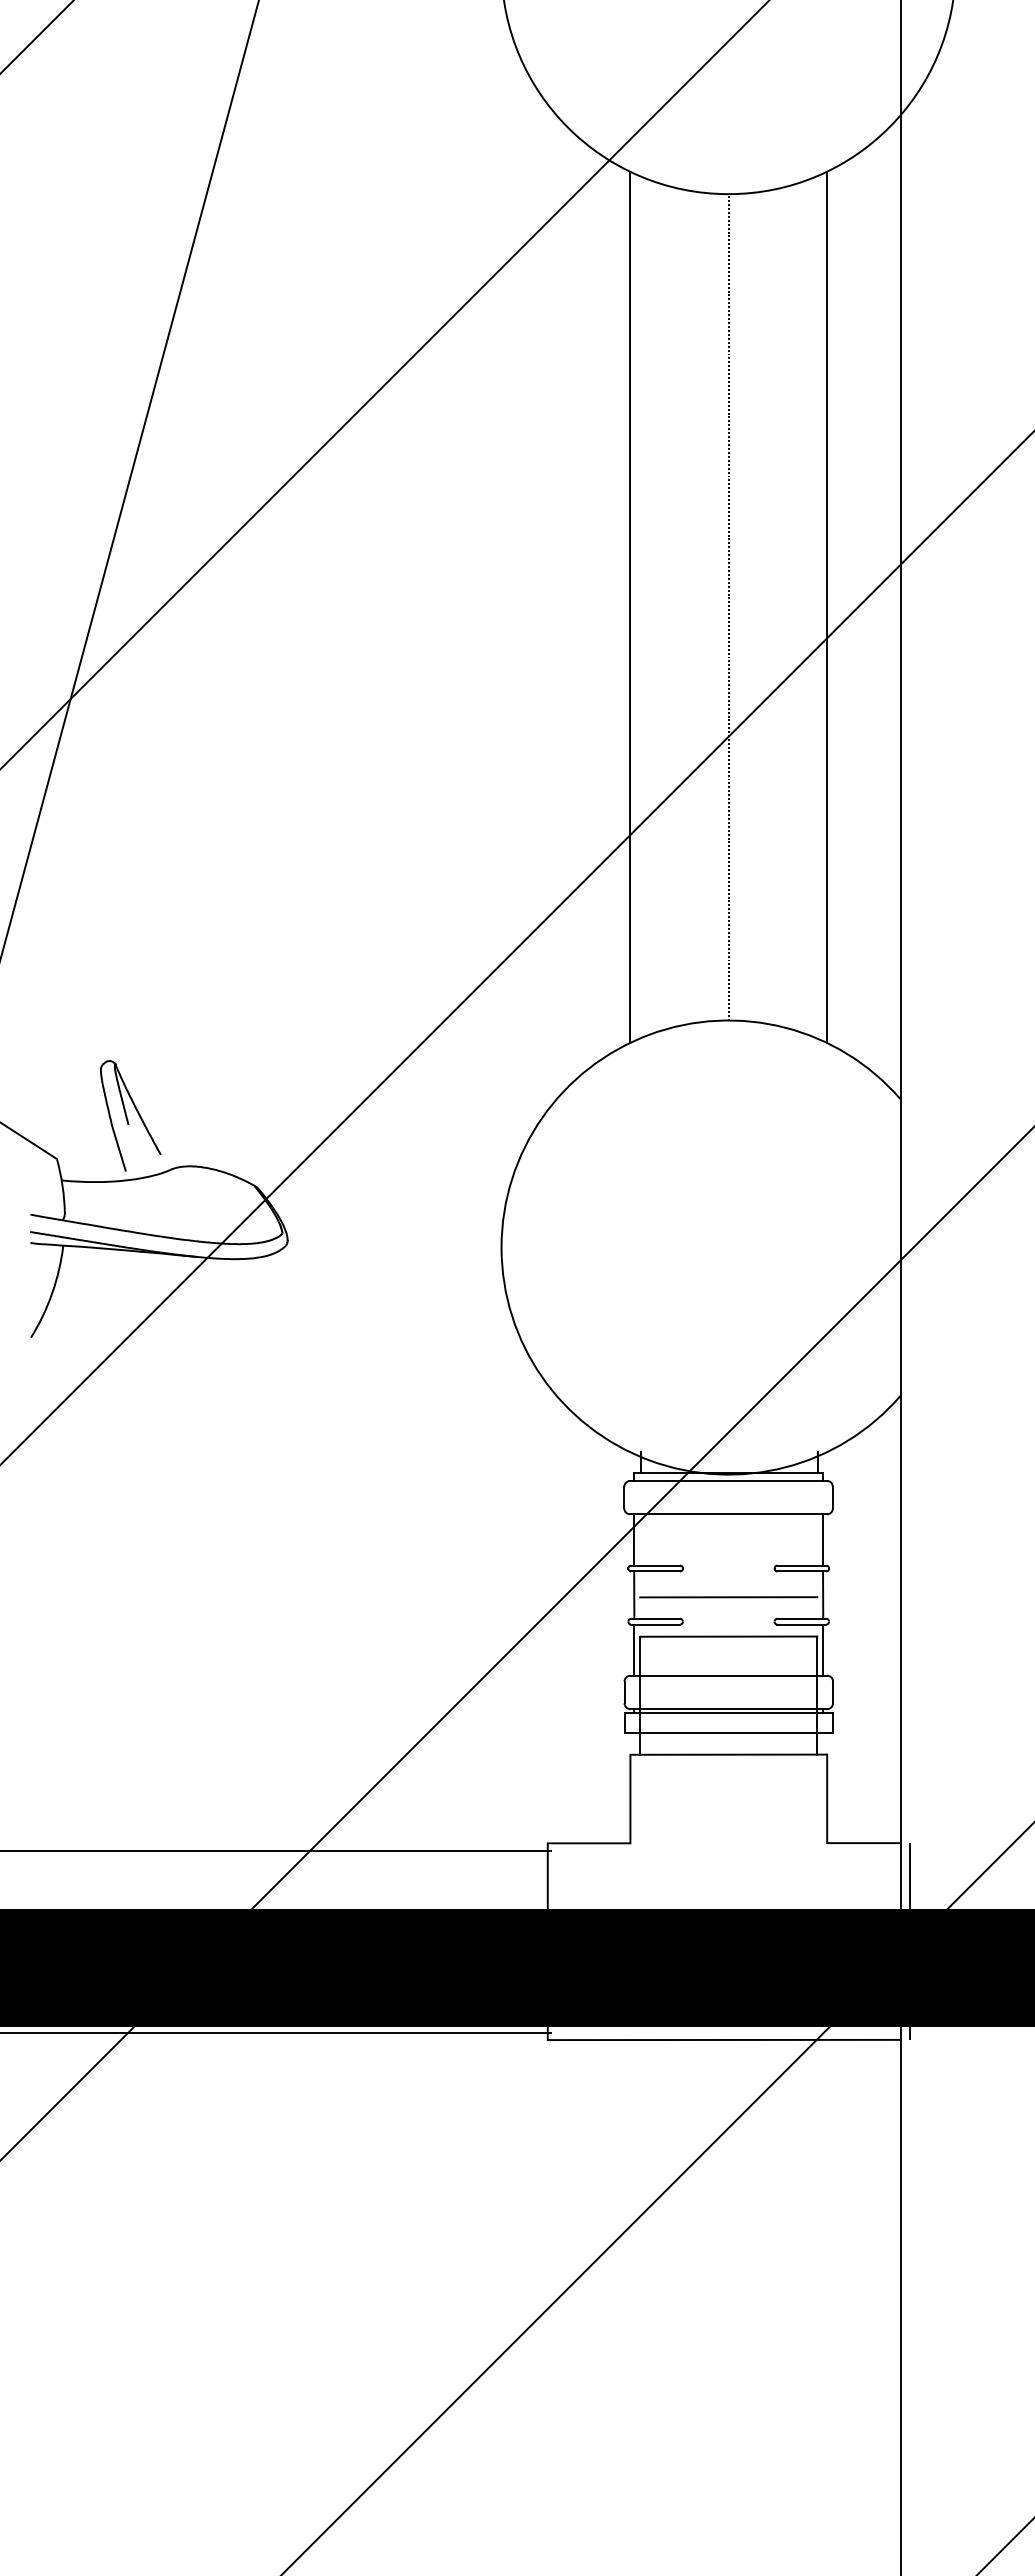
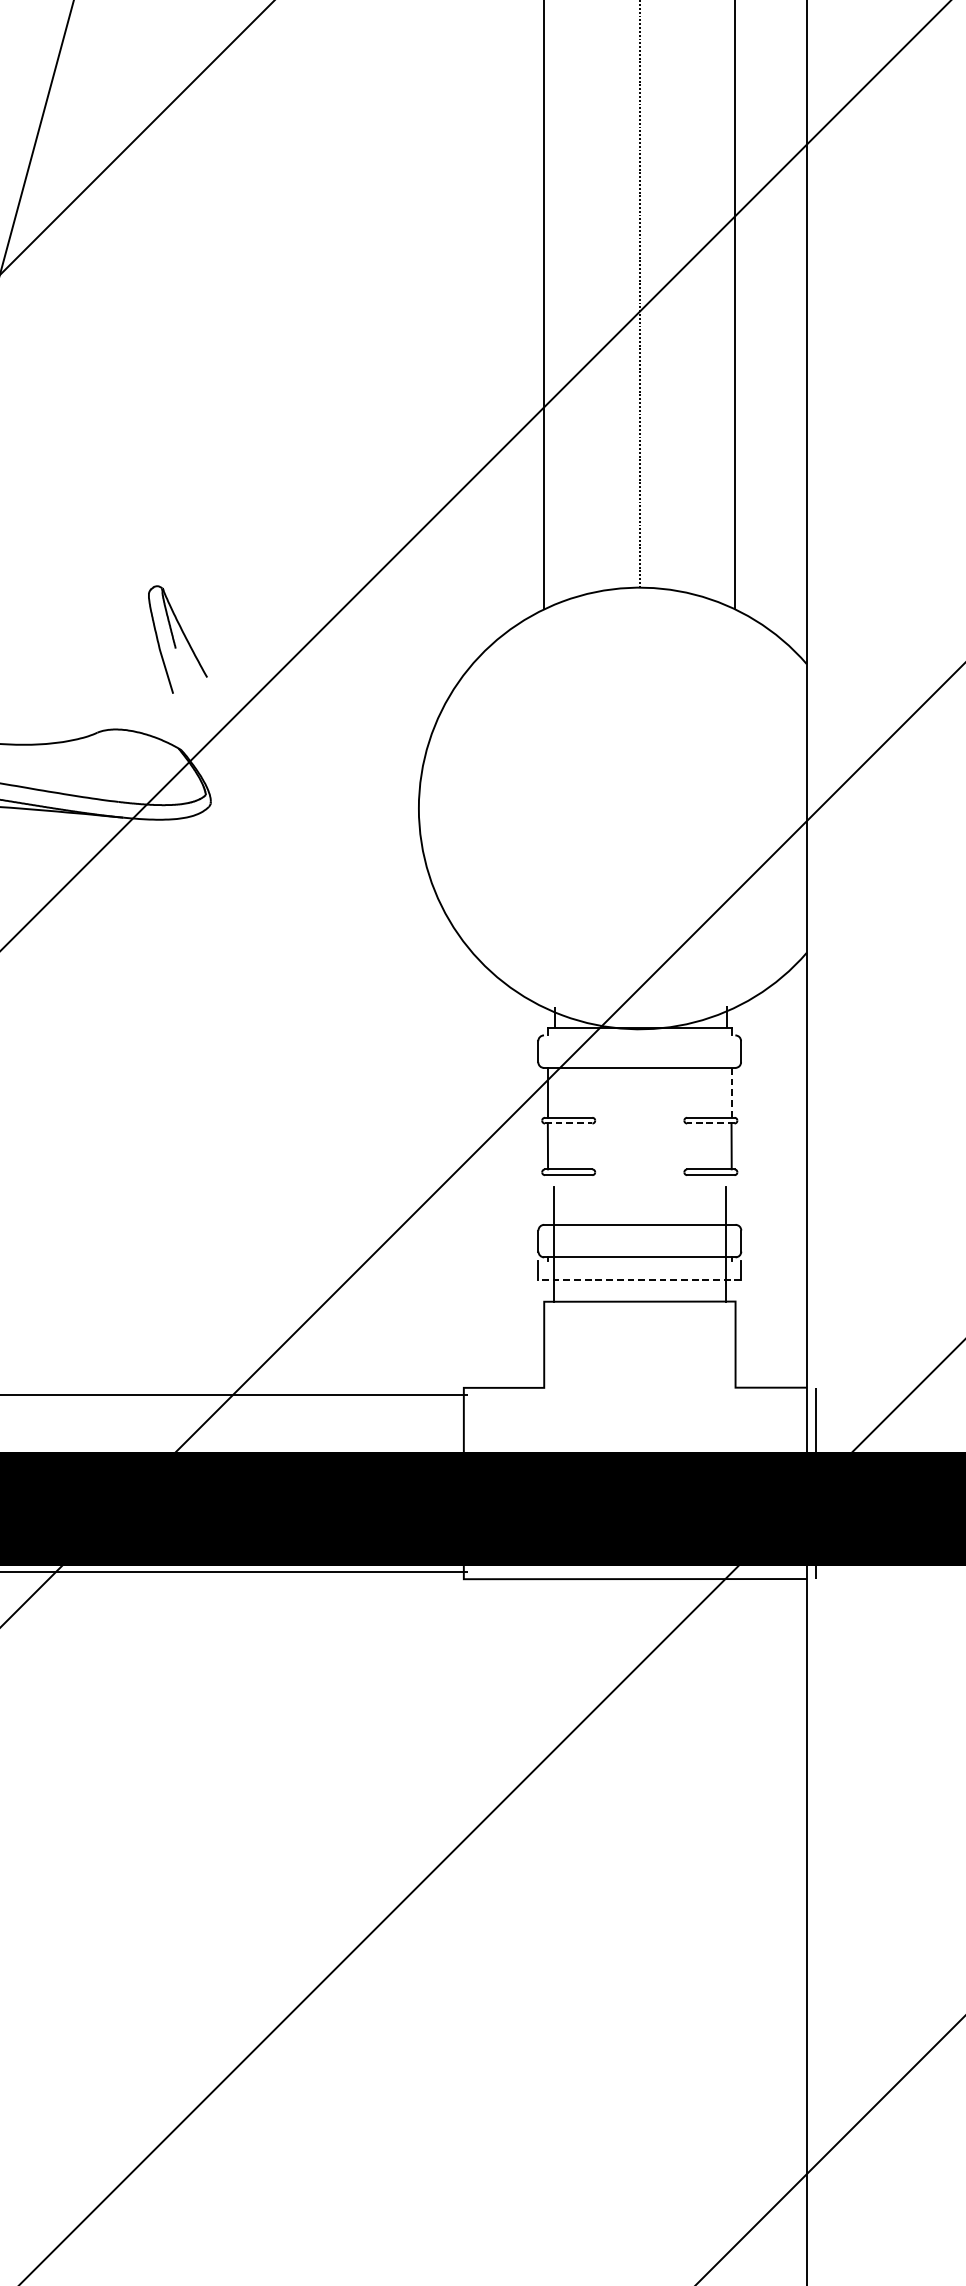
part: (130, 1115) -> (177, 639), moved
line: (728, 1480) -> (639, 1035), removed
line: (823, 1539) -> (731, 1092), solid -> dashed
line: (656, 1571) -> (569, 1123), solid -> dashed
line: (801, 1571) -> (710, 1123), solid -> dashed
line: (728, 1597) -> (639, 1148), removed
line: (728, 1636) -> (639, 1186), removed
line: (634, 1649) -> (548, 1199), removed
line: (823, 1649) -> (731, 1199), removed
line: (728, 1713) -> (639, 1261), removed
line: (728, 1732) -> (639, 1280), solid -> dashed

